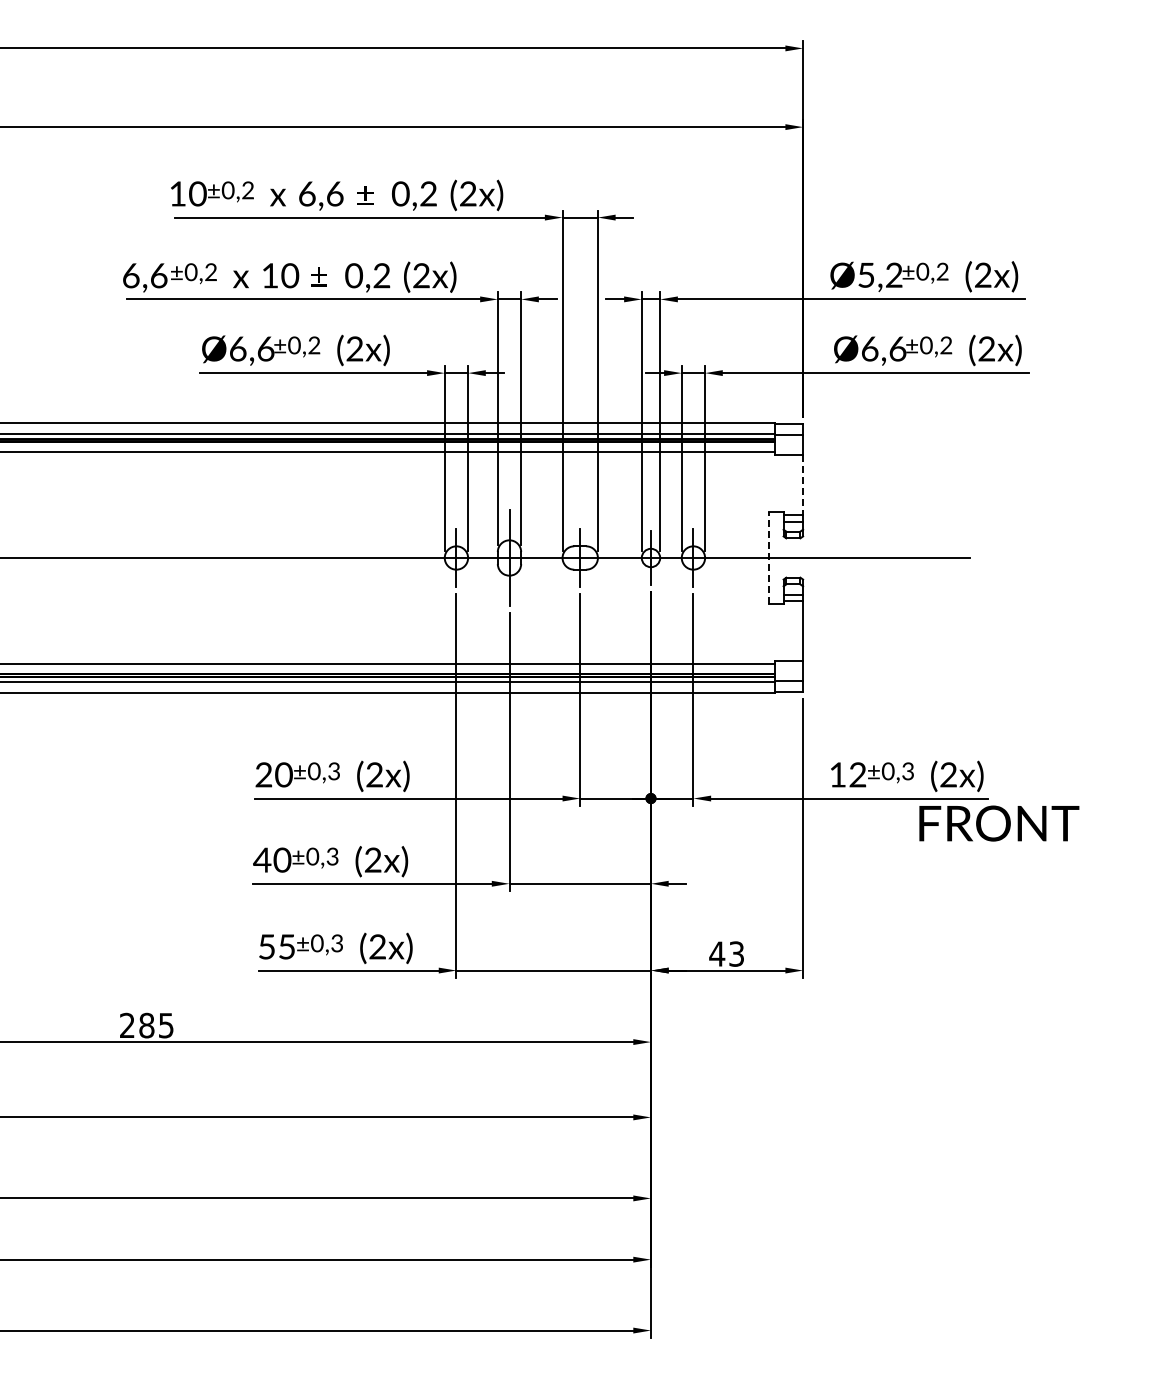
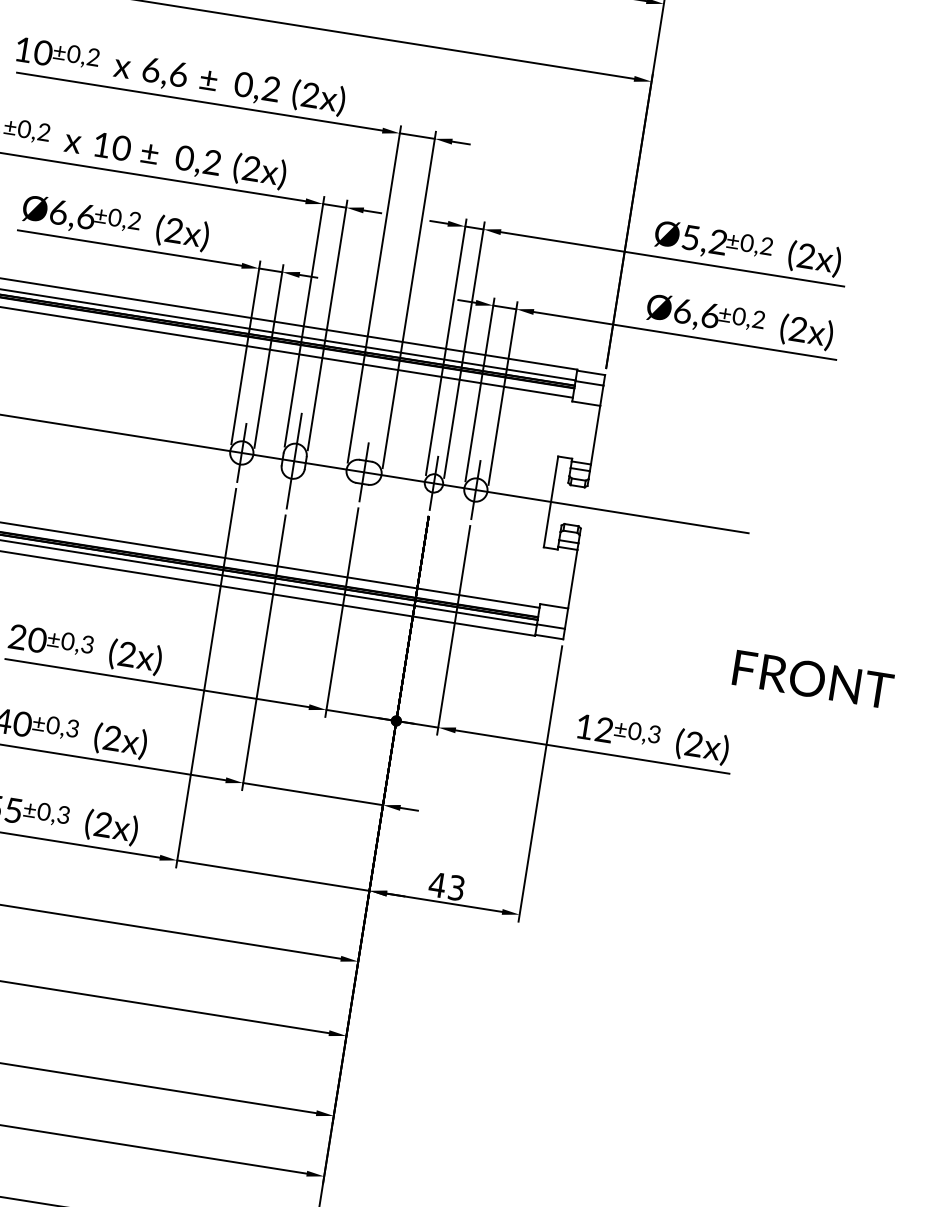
line: (803, 485) -> (595, 435), dashed -> solid
line: (769, 558) -> (550, 502), dashed -> solid
text: (999, 823) -> (813, 679), moved

